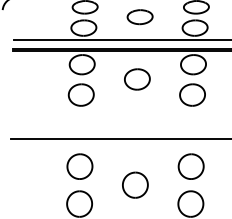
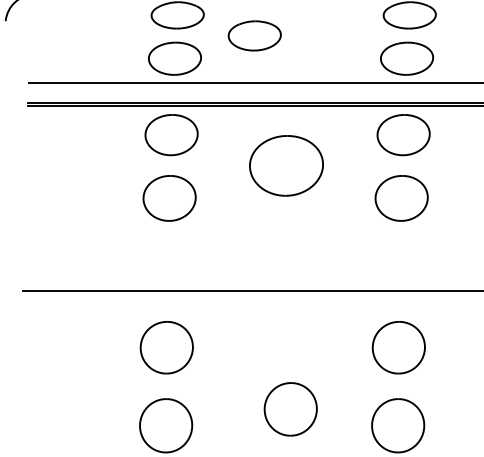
part: (139, 17) -> (253, 36), moved
part: (137, 79) -> (286, 165), size x1.4
part: (135, 184) -> (291, 407), moved

